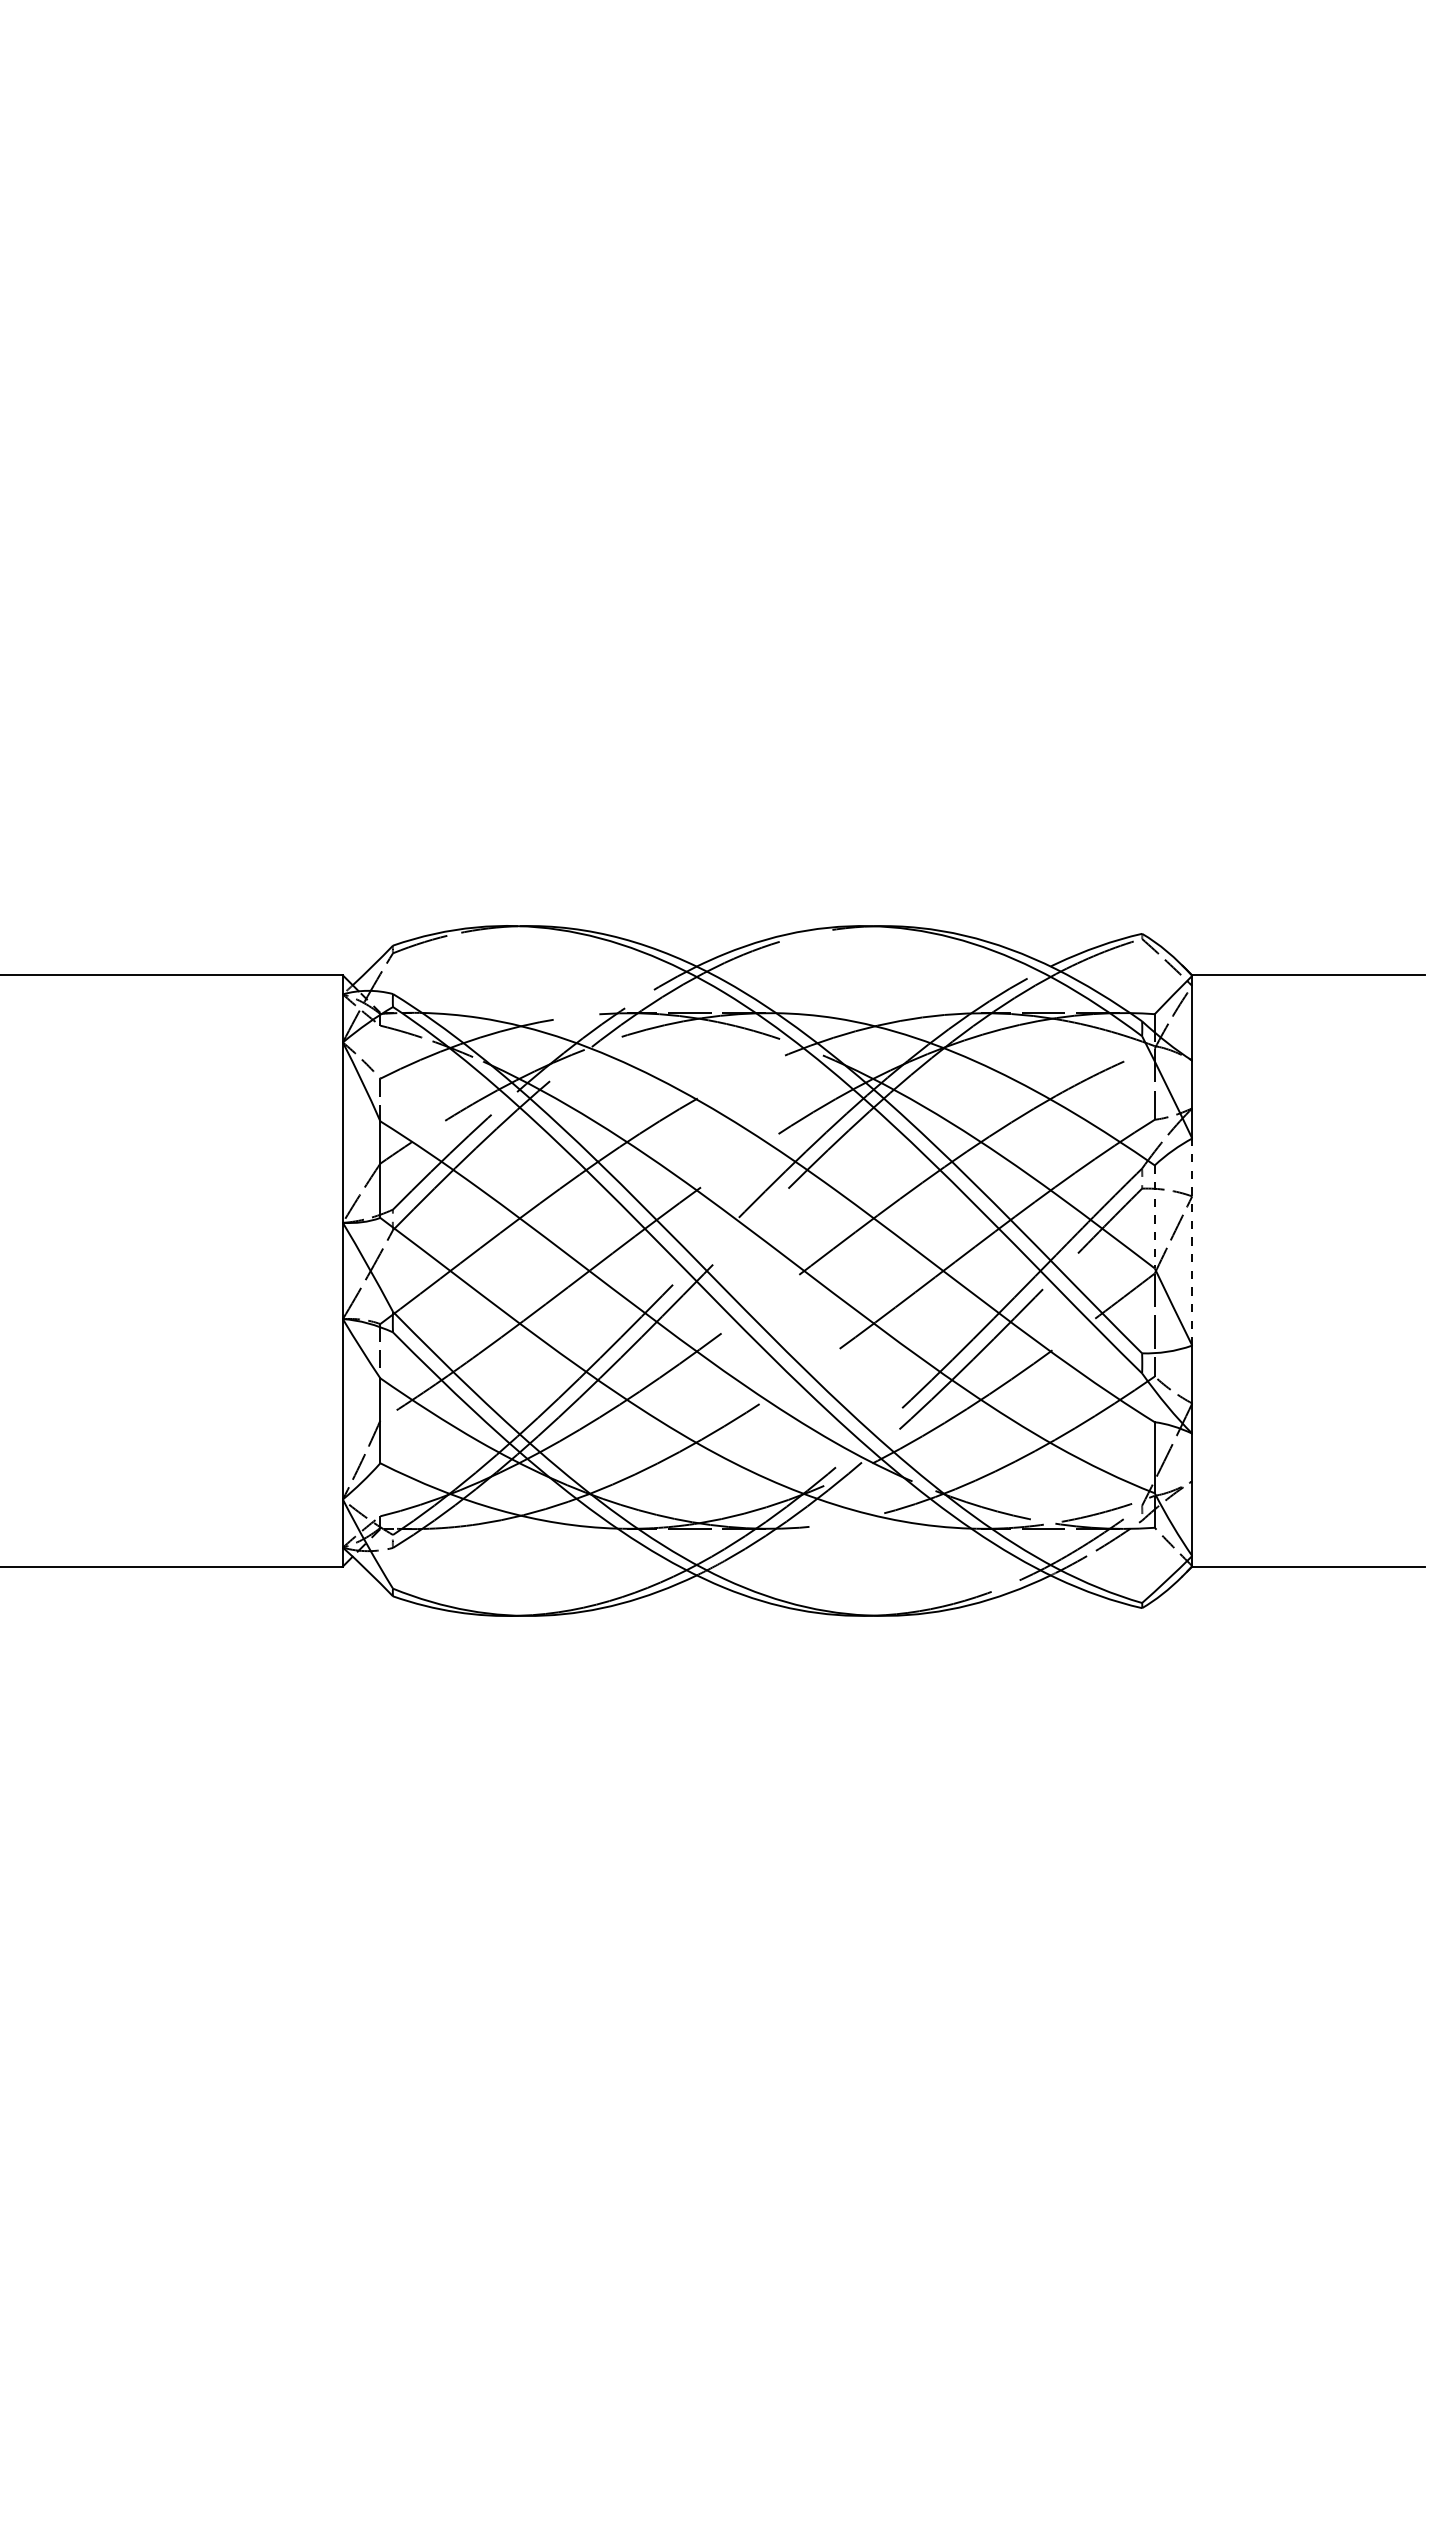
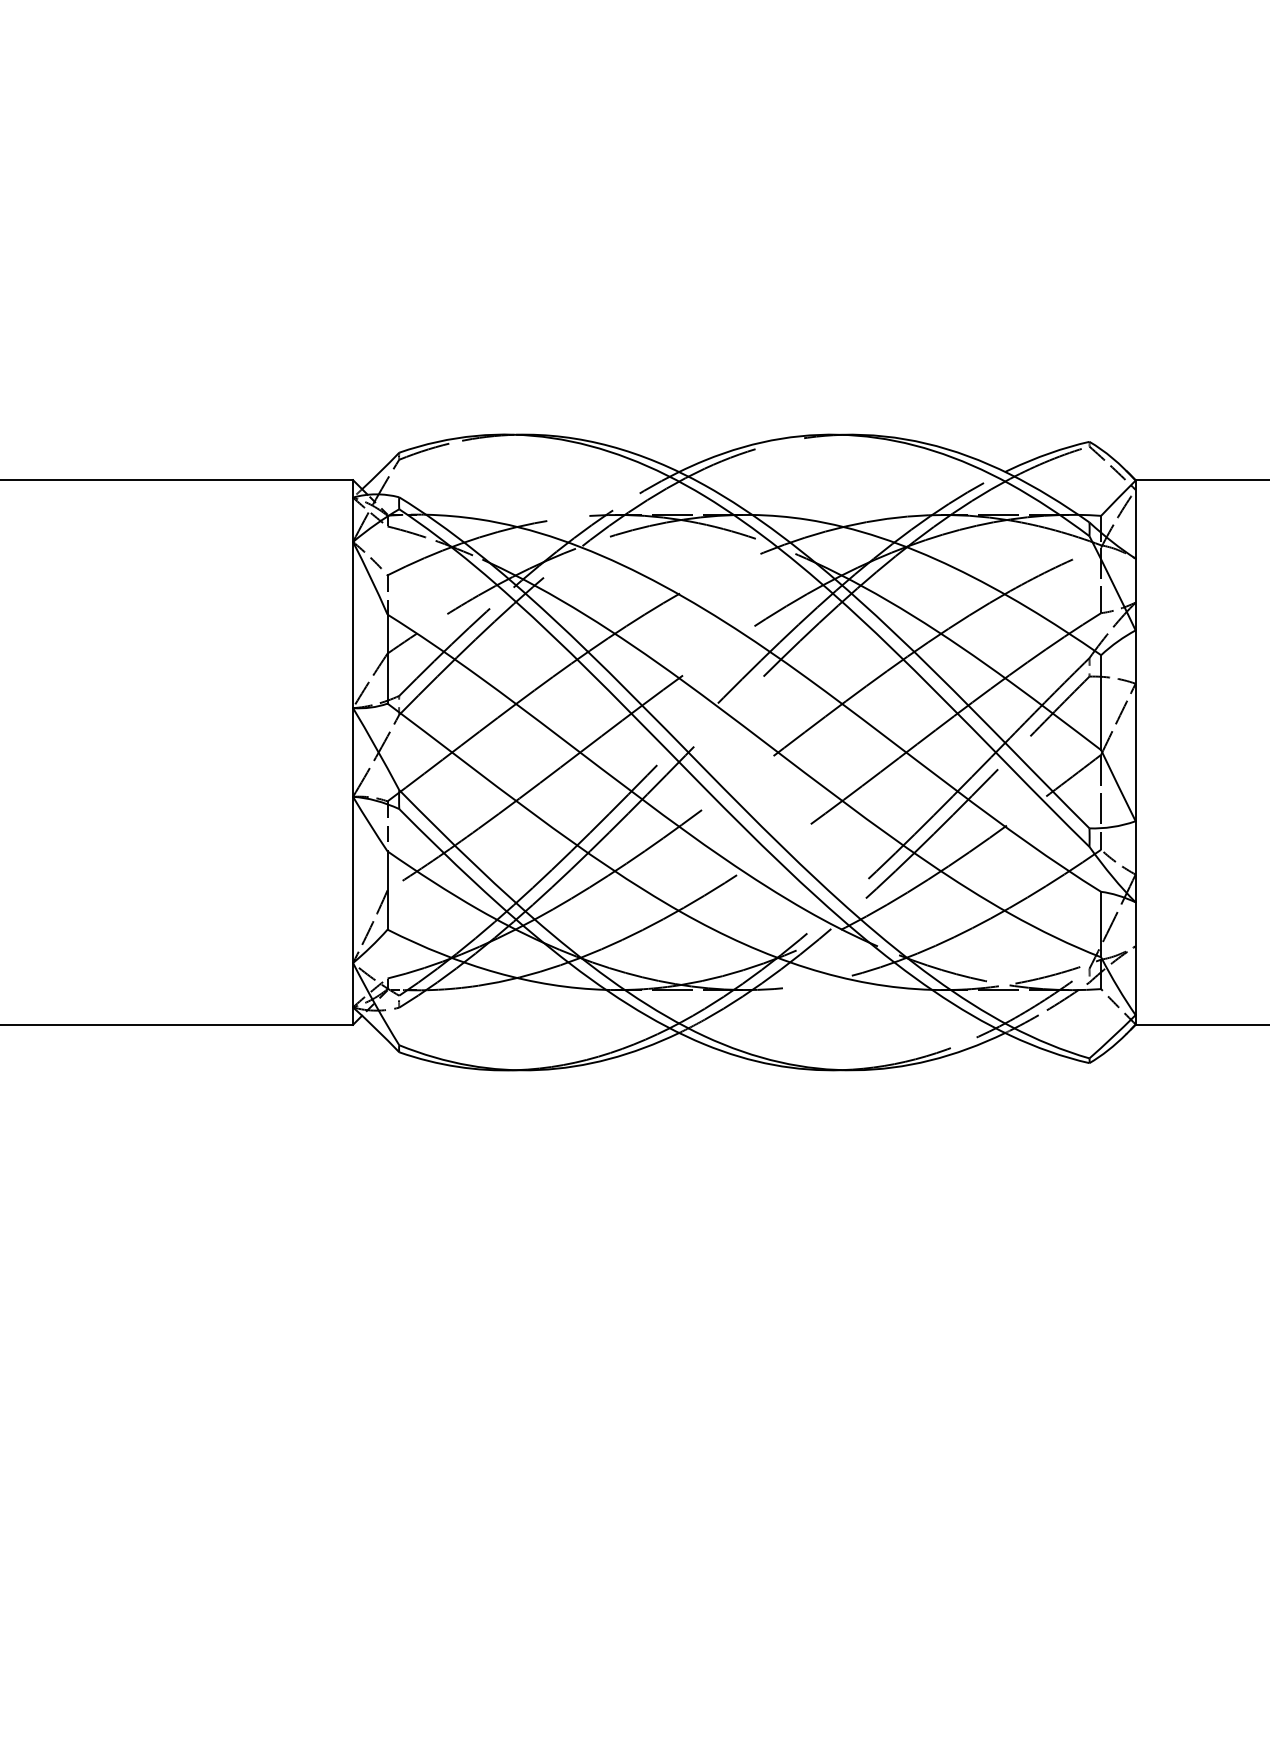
line: (1154, 1216) -> (1100, 702), dashed -> solid
line: (1192, 1242) -> (1135, 726), dashed -> solid

